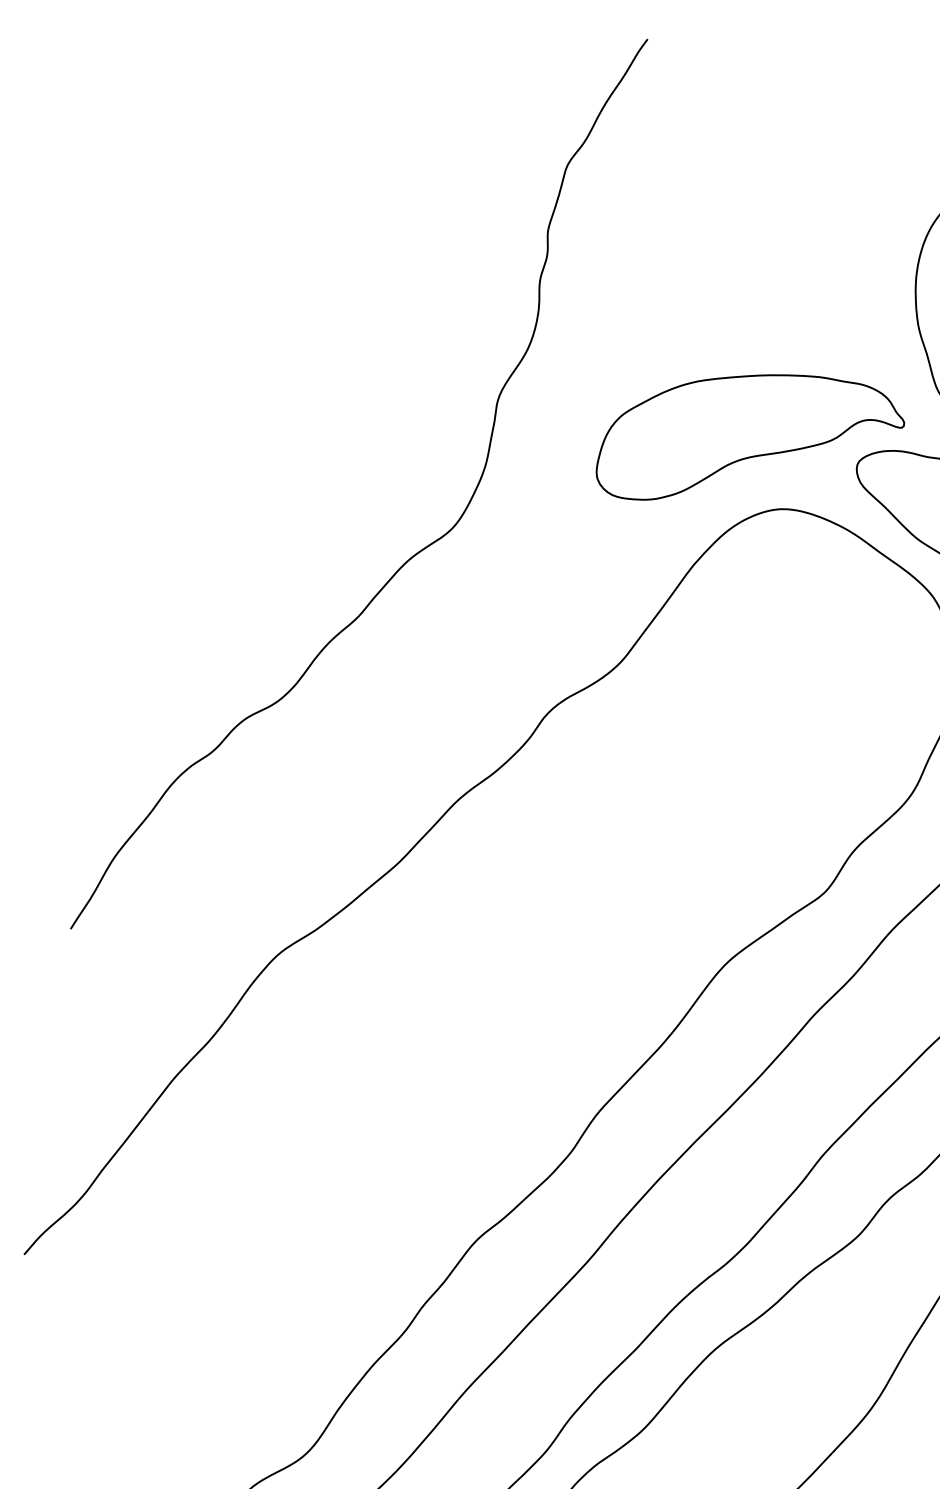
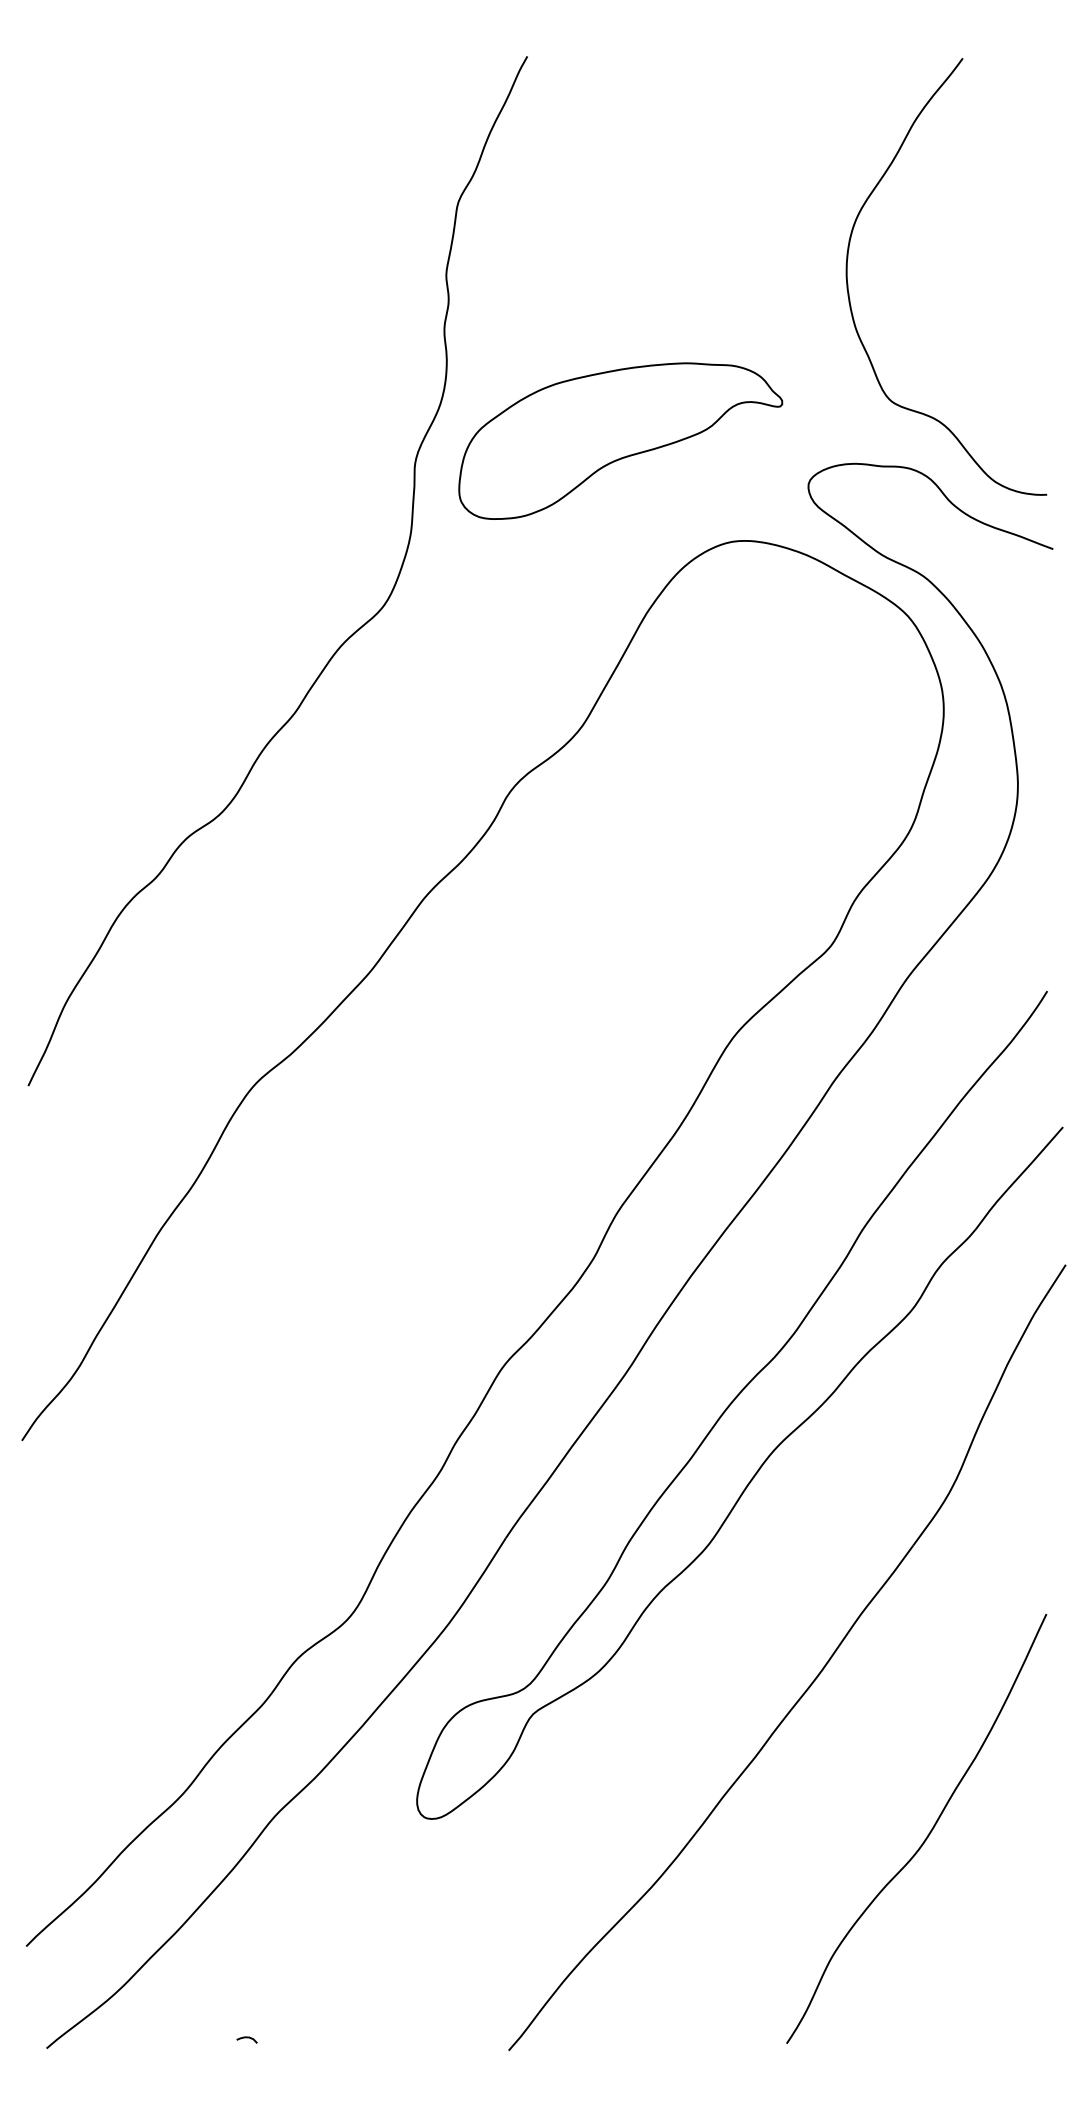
part: (750, 440) -> (620, 440), moved

